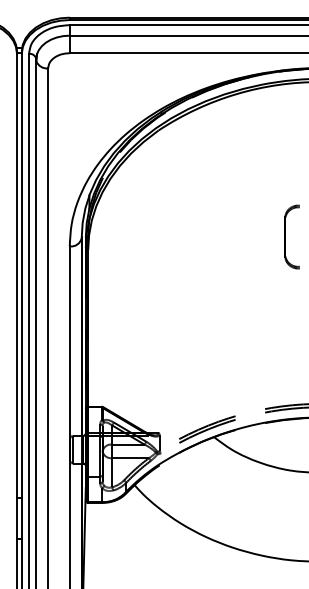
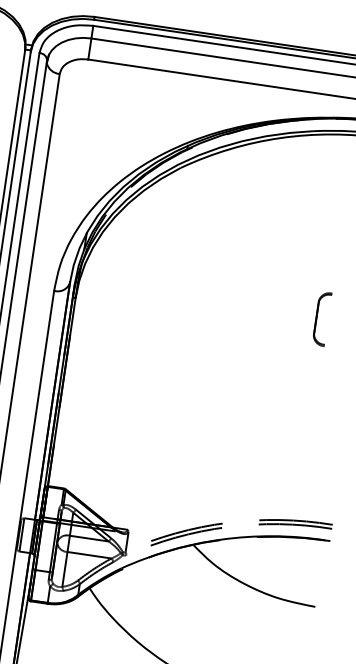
part: (291, 236) -> (321, 318), size x0.7

